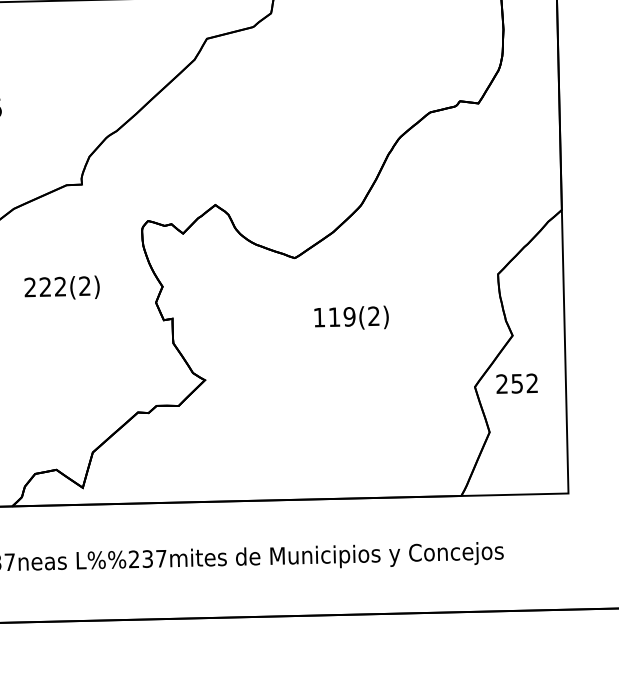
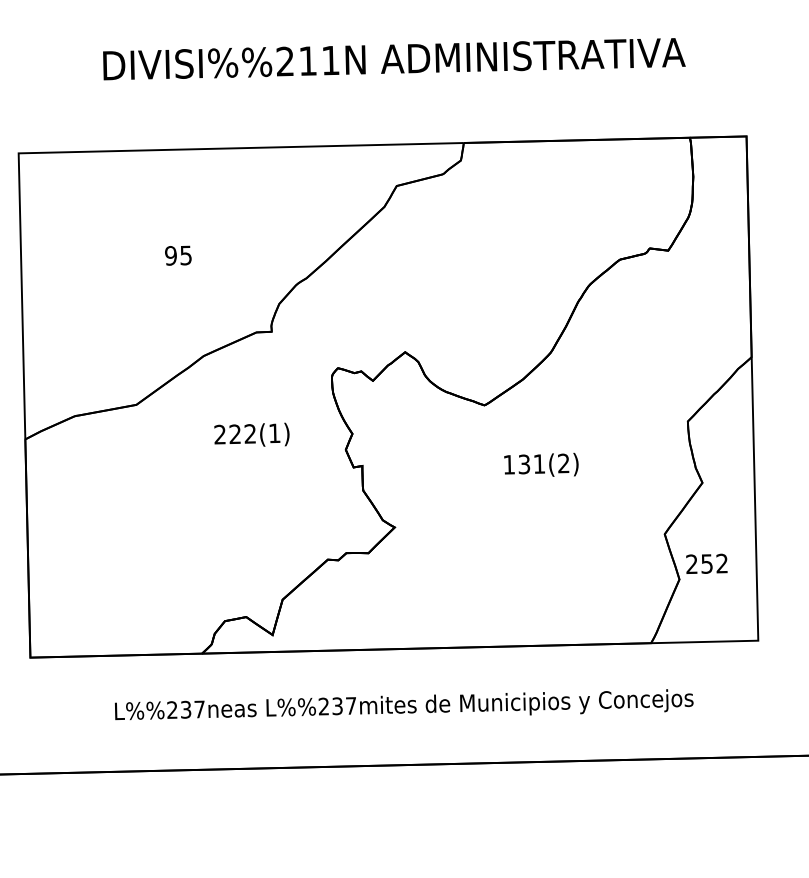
text: (84, 286) -> (274, 433), 222(2) -> 222(1)
text: (341, 317) -> (531, 464), 119(2) -> 131(2)
text: (516, 383) -> (706, 563), moved

